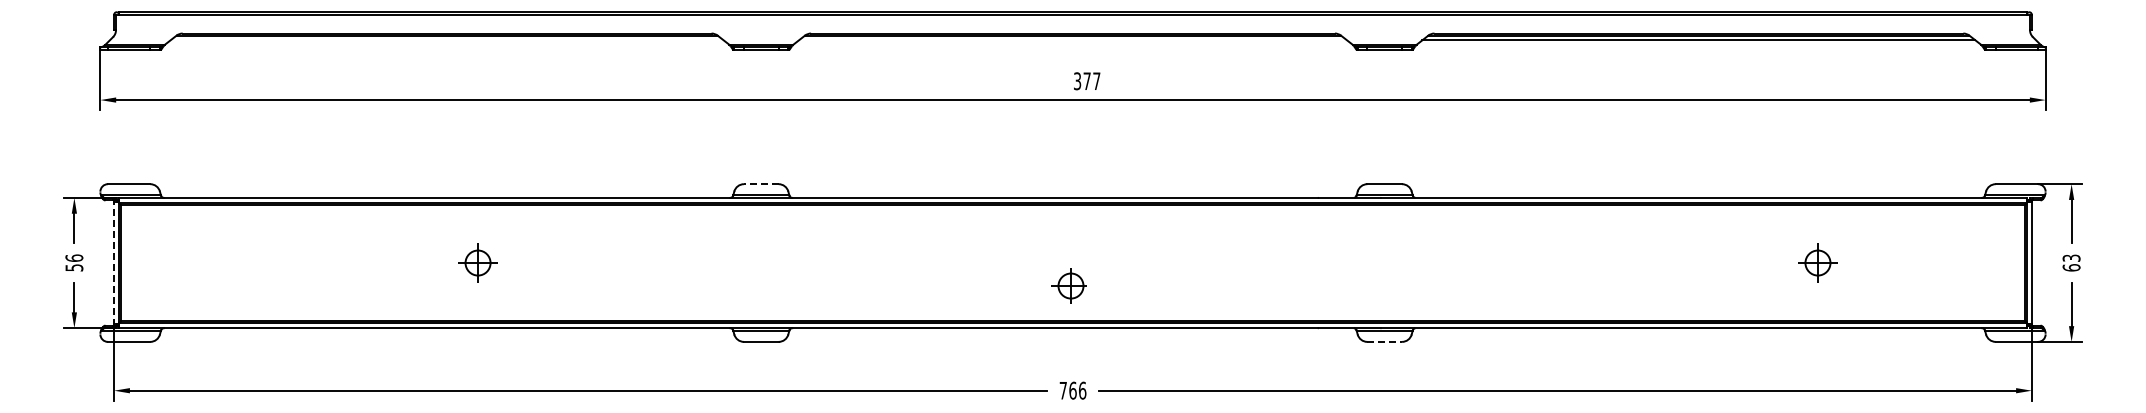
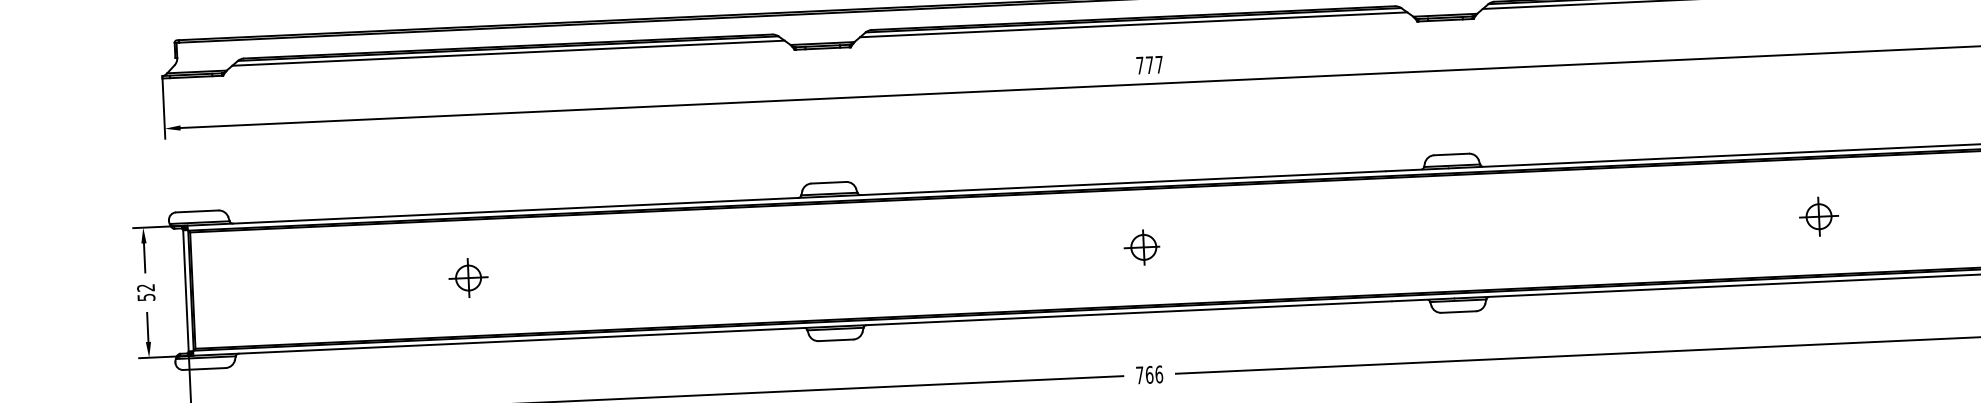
line: (446, 40) -> (507, 53), added
line: (1072, 40) -> (1133, 25), added
text: (1077, 81) -> (1140, 65), 377 -> 777
line: (760, 184) -> (828, 183), dashed -> solid
text: (74, 257) -> (146, 287), 56 -> 52
line: (114, 262) -> (186, 290), dashed -> solid
part: (477, 262) -> (467, 277), moved
part: (1817, 262) -> (1818, 216), moved
part: (1068, 285) -> (1141, 246), moved
line: (1385, 341) -> (1459, 311), dashed -> solid

